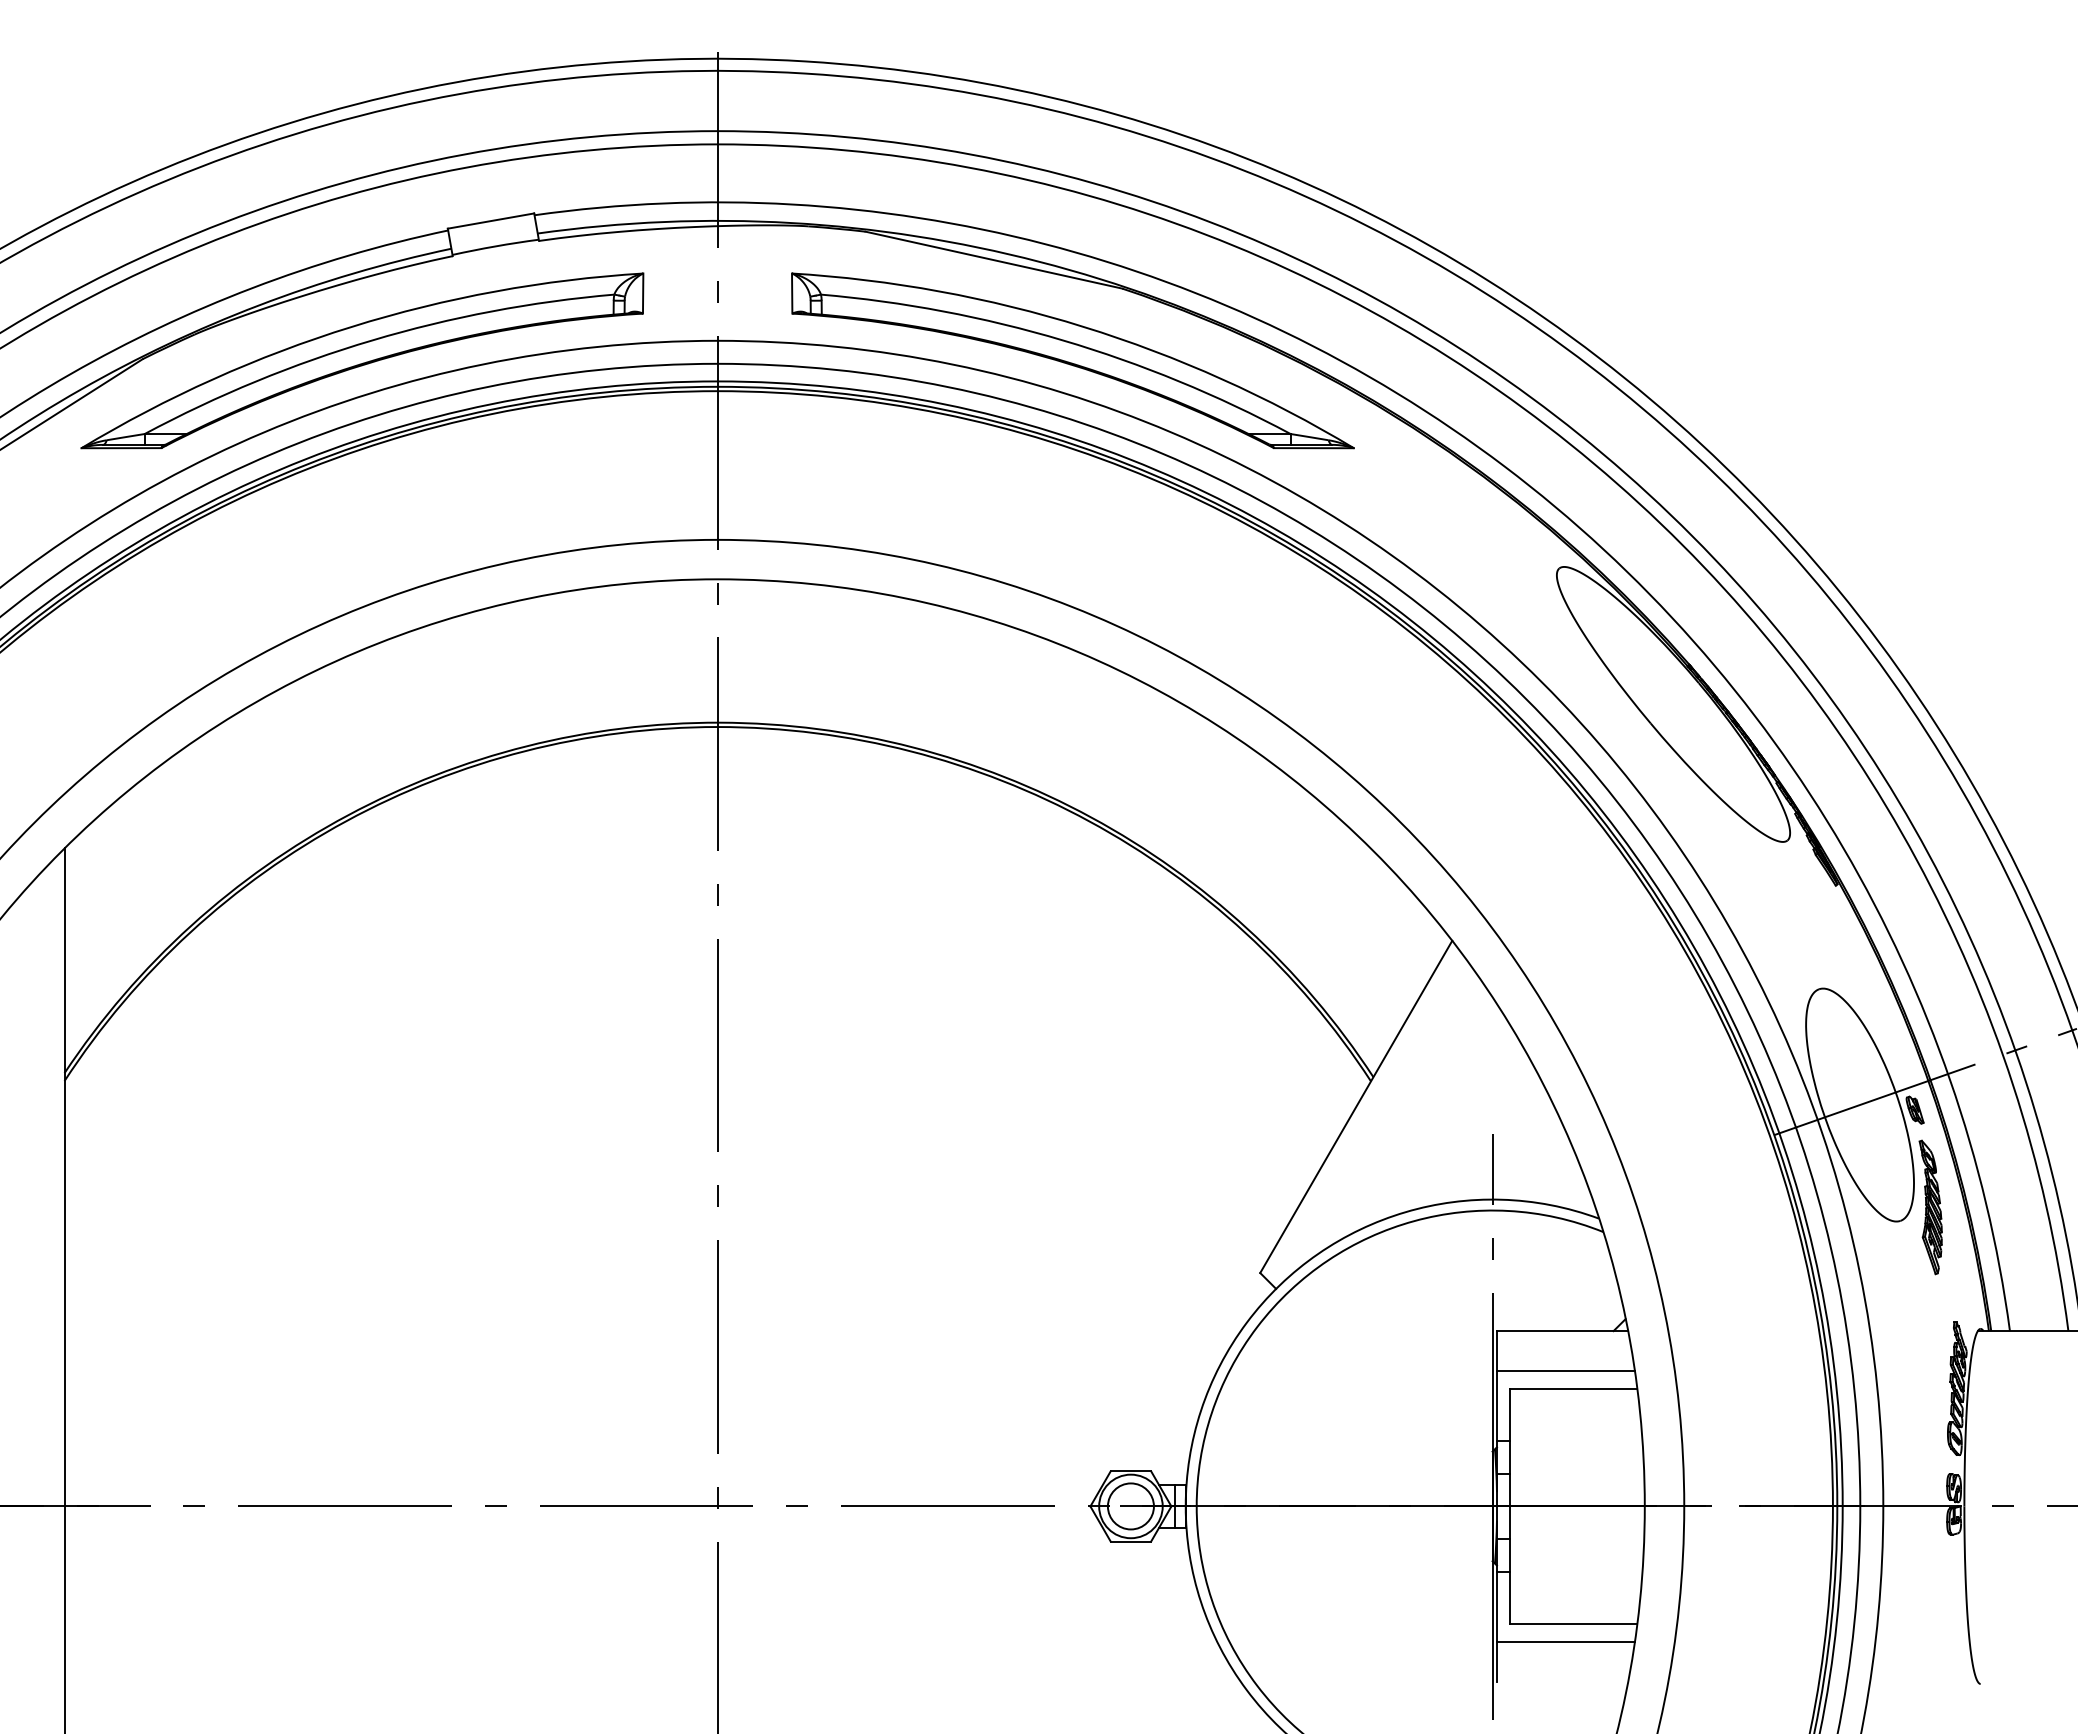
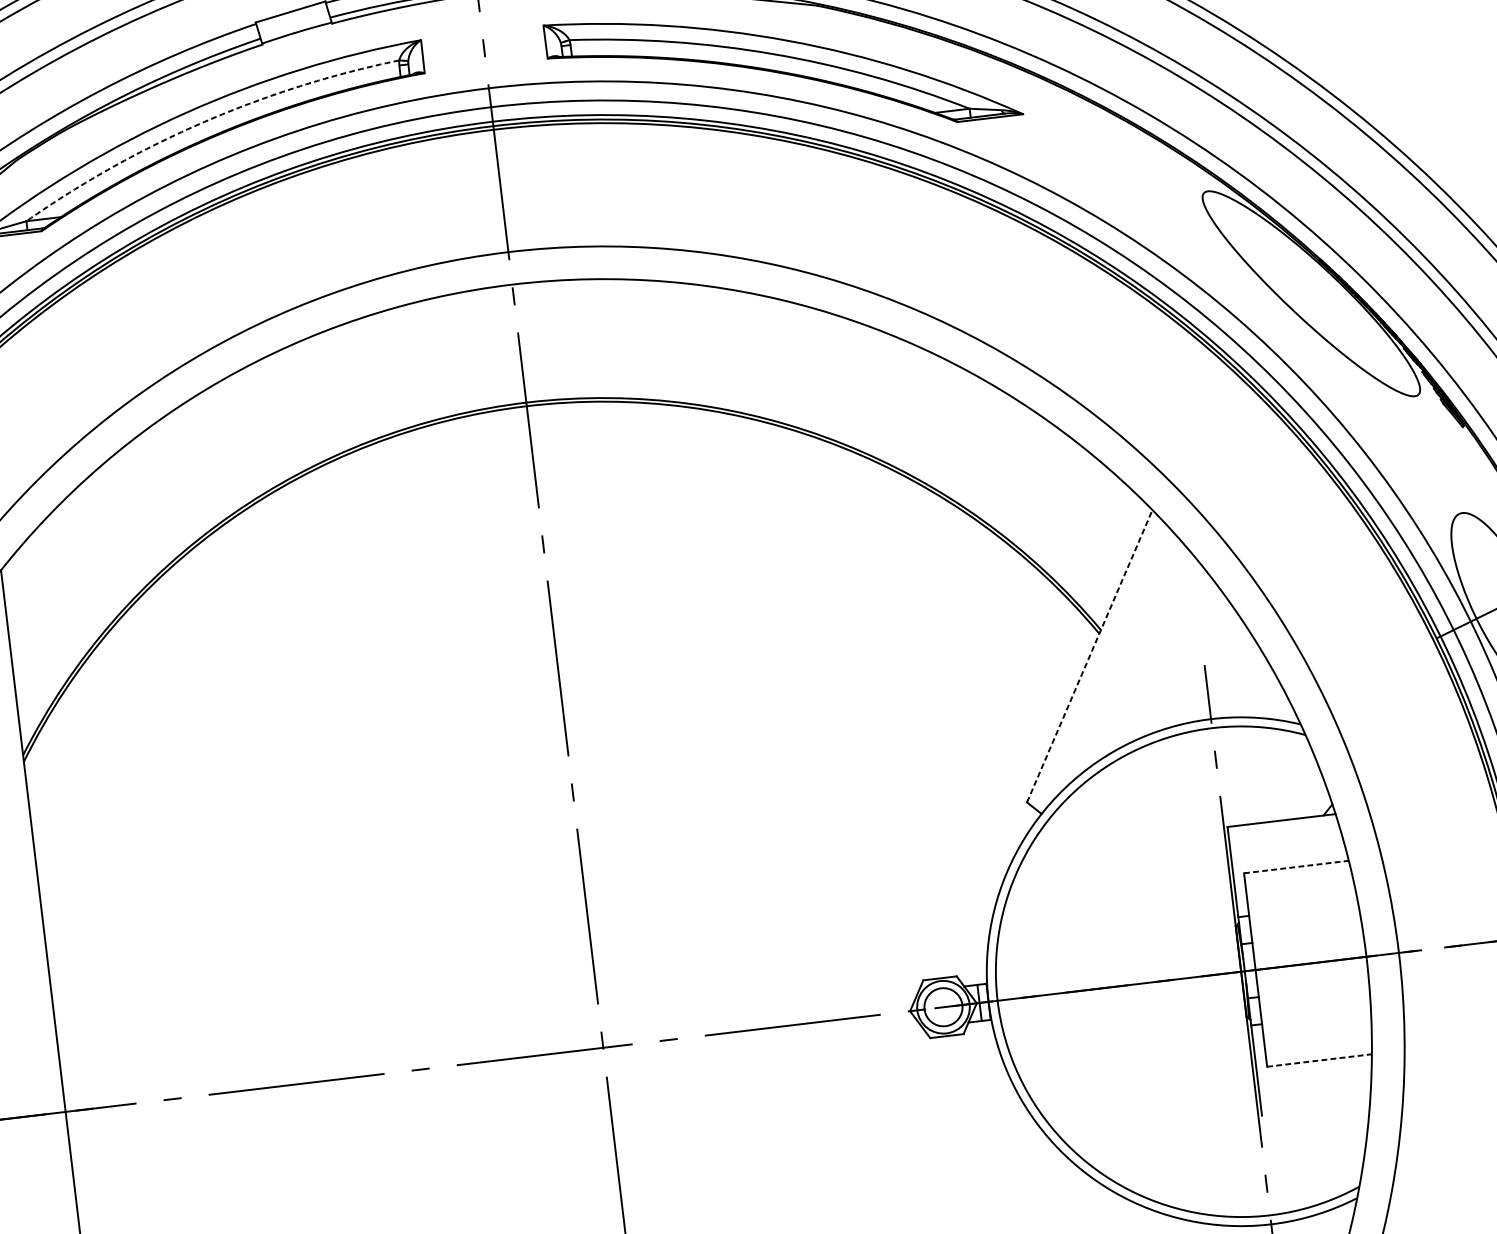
arc: (372, 340) -> (204, 121), solid -> dashed
line: (1356, 1106) -> (1089, 655), solid -> dashed
line: (1565, 1371) -> (1287, 853), removed
line: (1573, 1388) -> (1296, 866), solid -> dashed
line: (1573, 1623) -> (1319, 1060), solid -> dashed
line: (1565, 1641) -> (1314, 1075), removed

